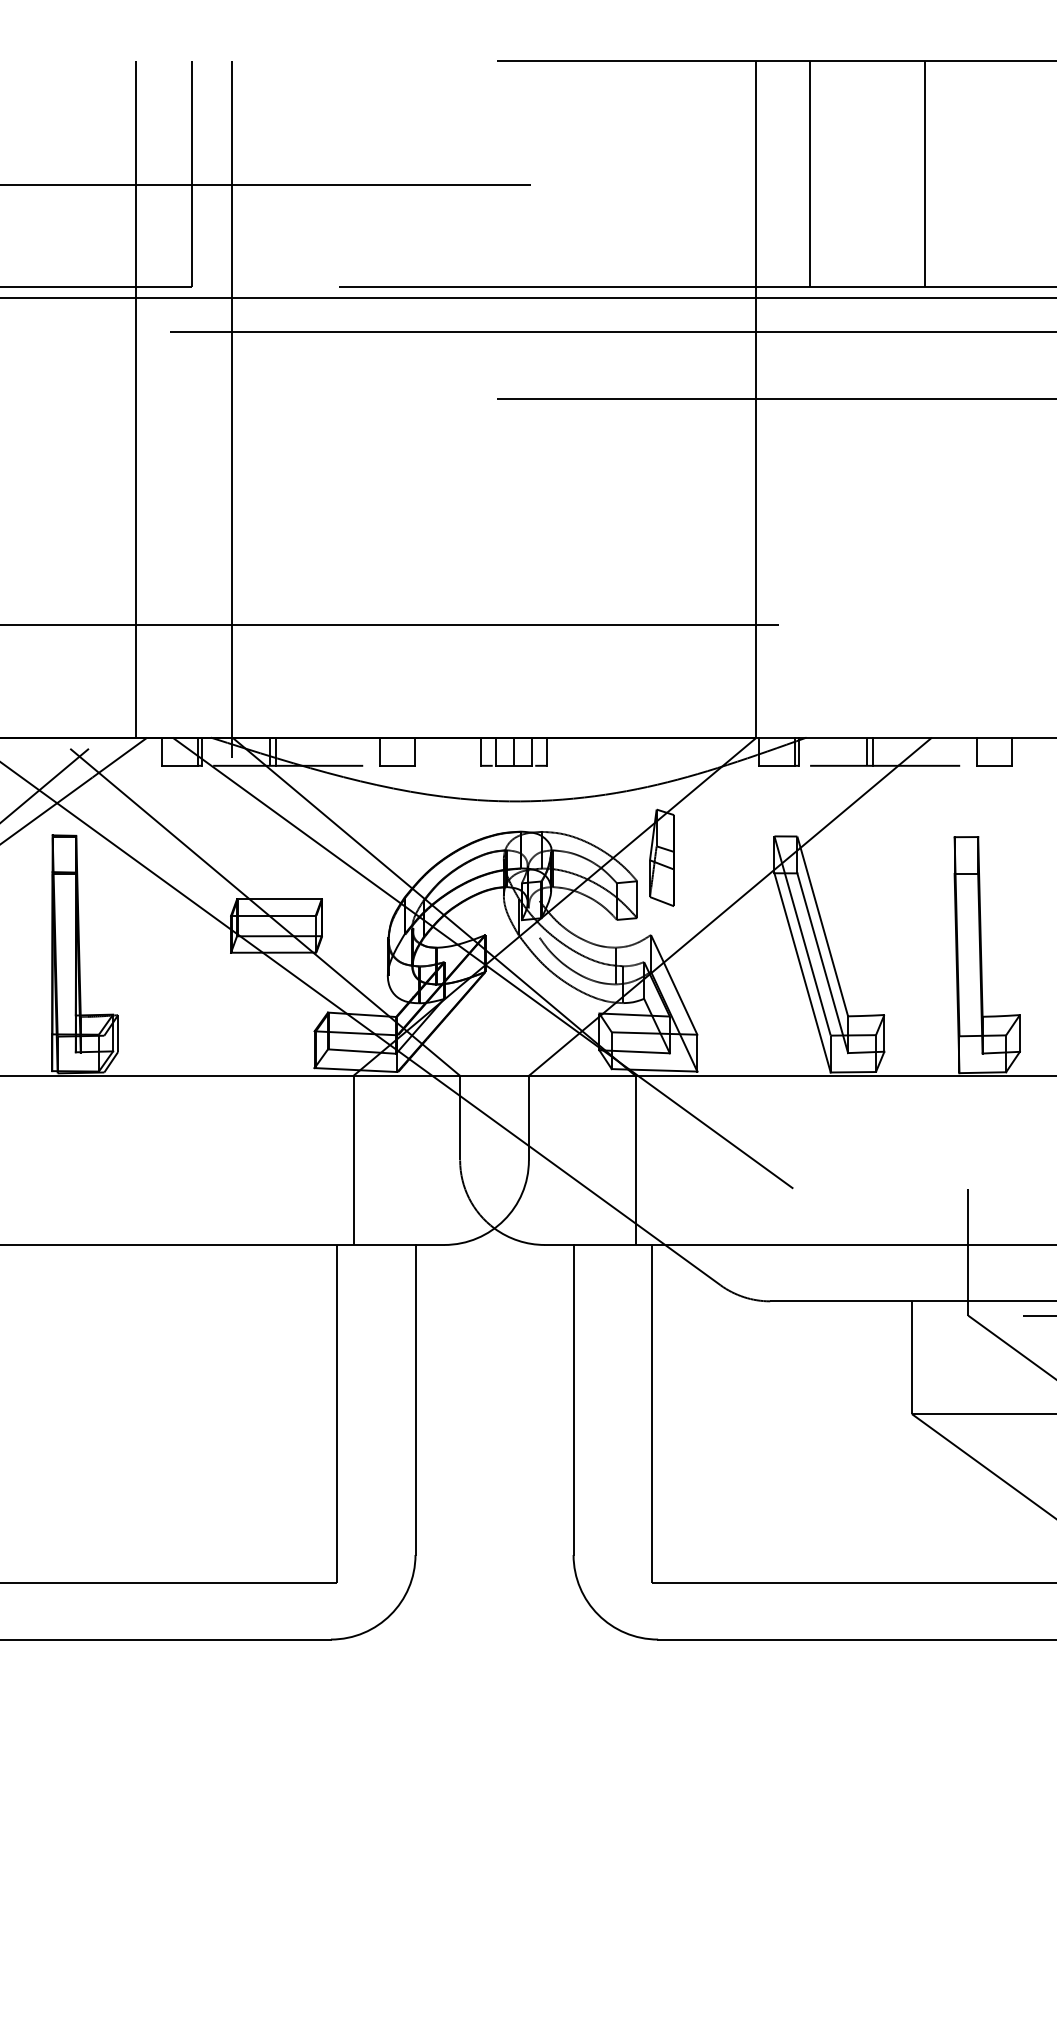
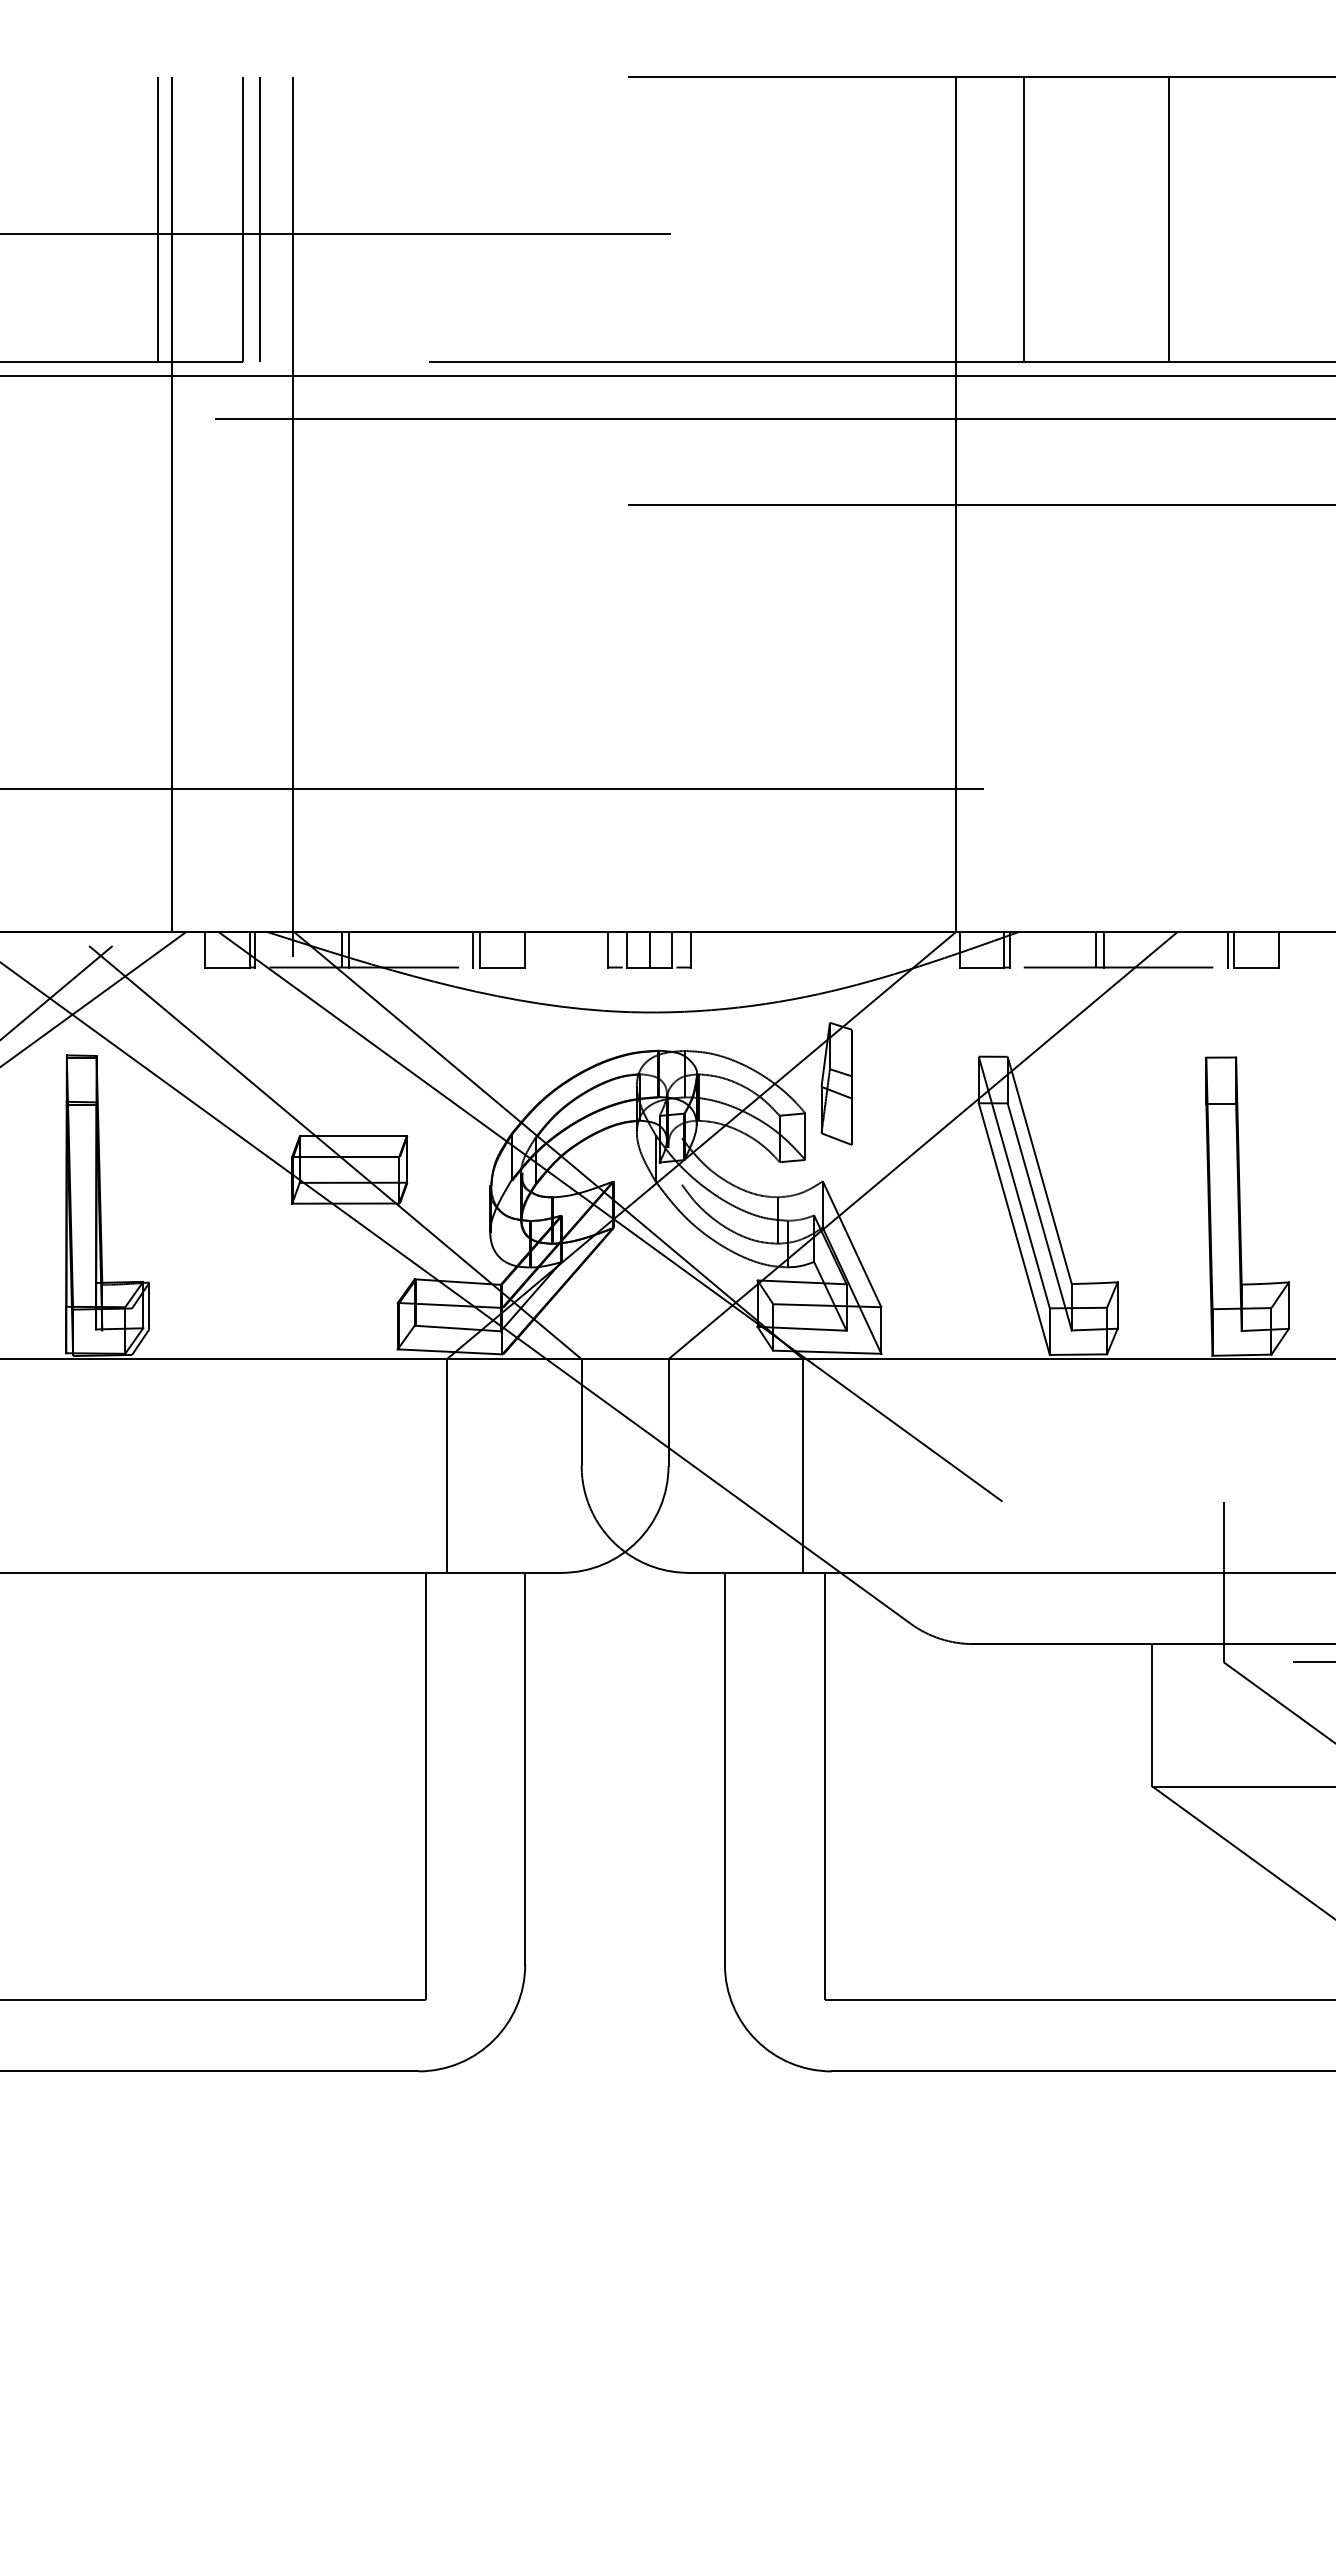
line: (124, 173) -> (157, 219), added
line: (205, 173) -> (260, 219), added
line: (374, 751) -> (473, 949), added
line: (971, 751) -> (1227, 949), added

